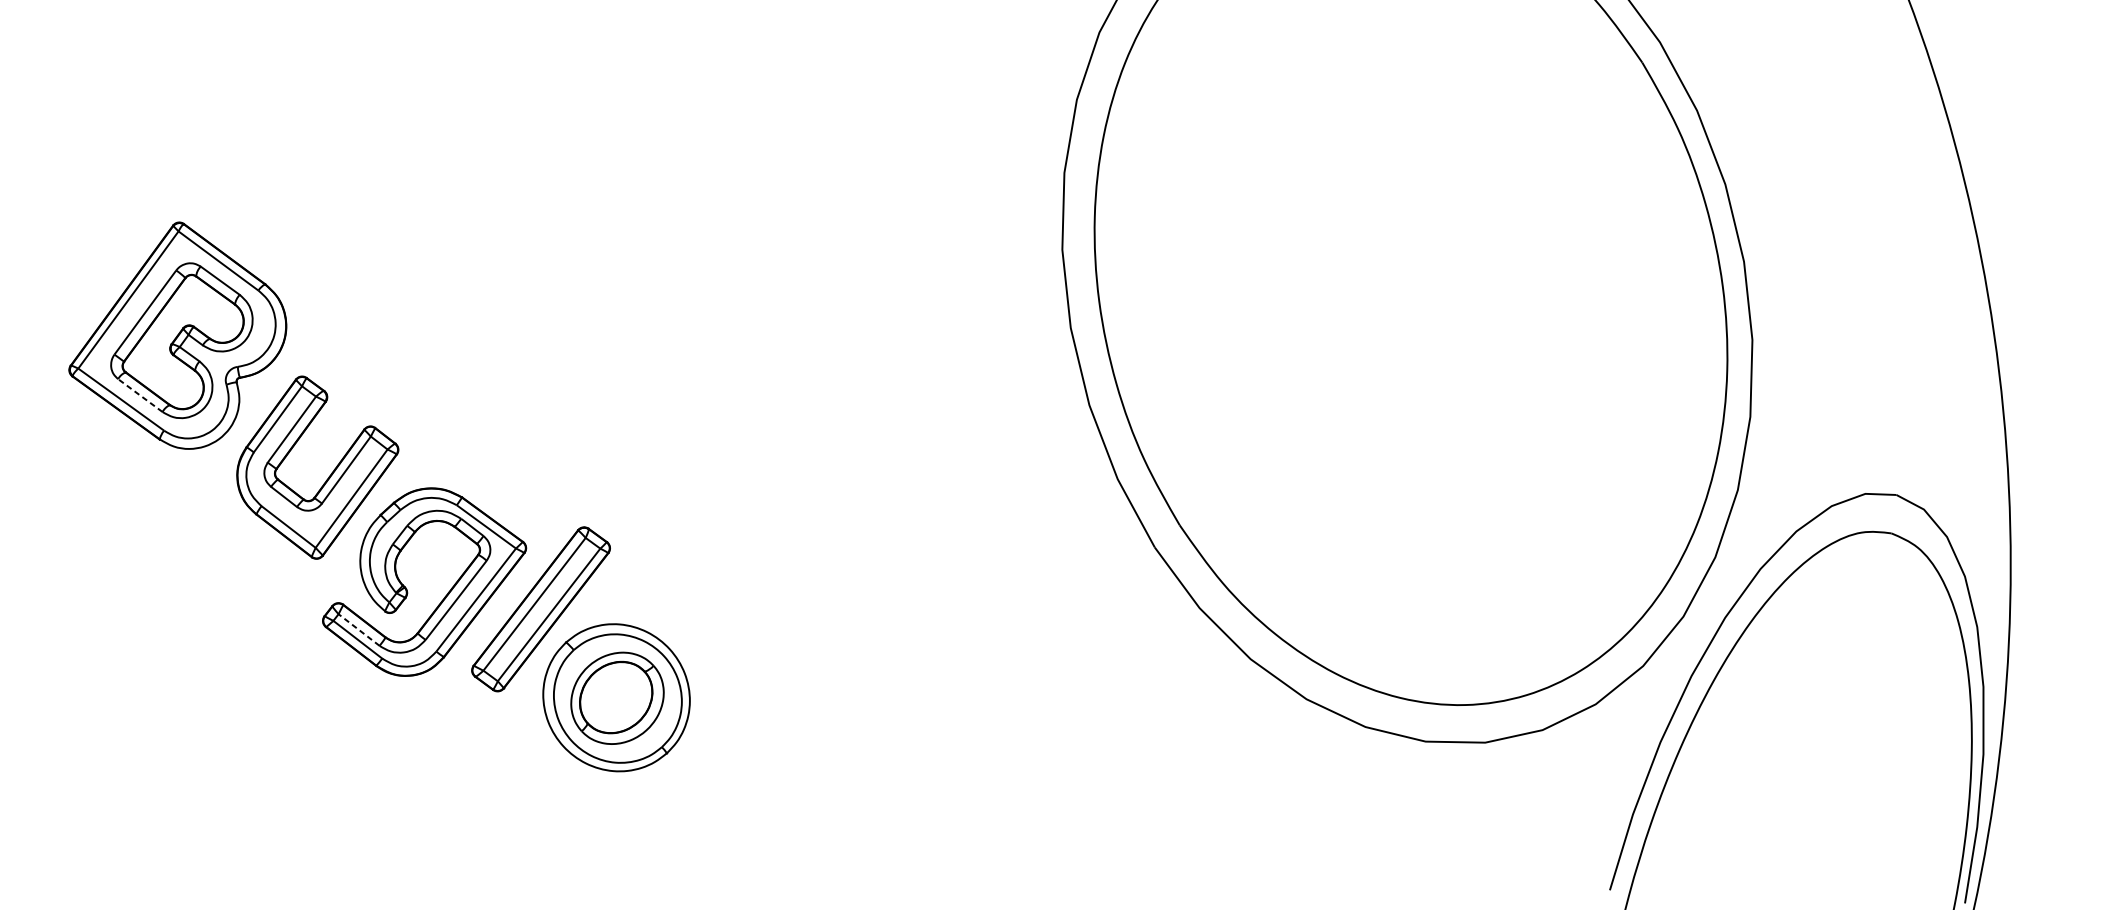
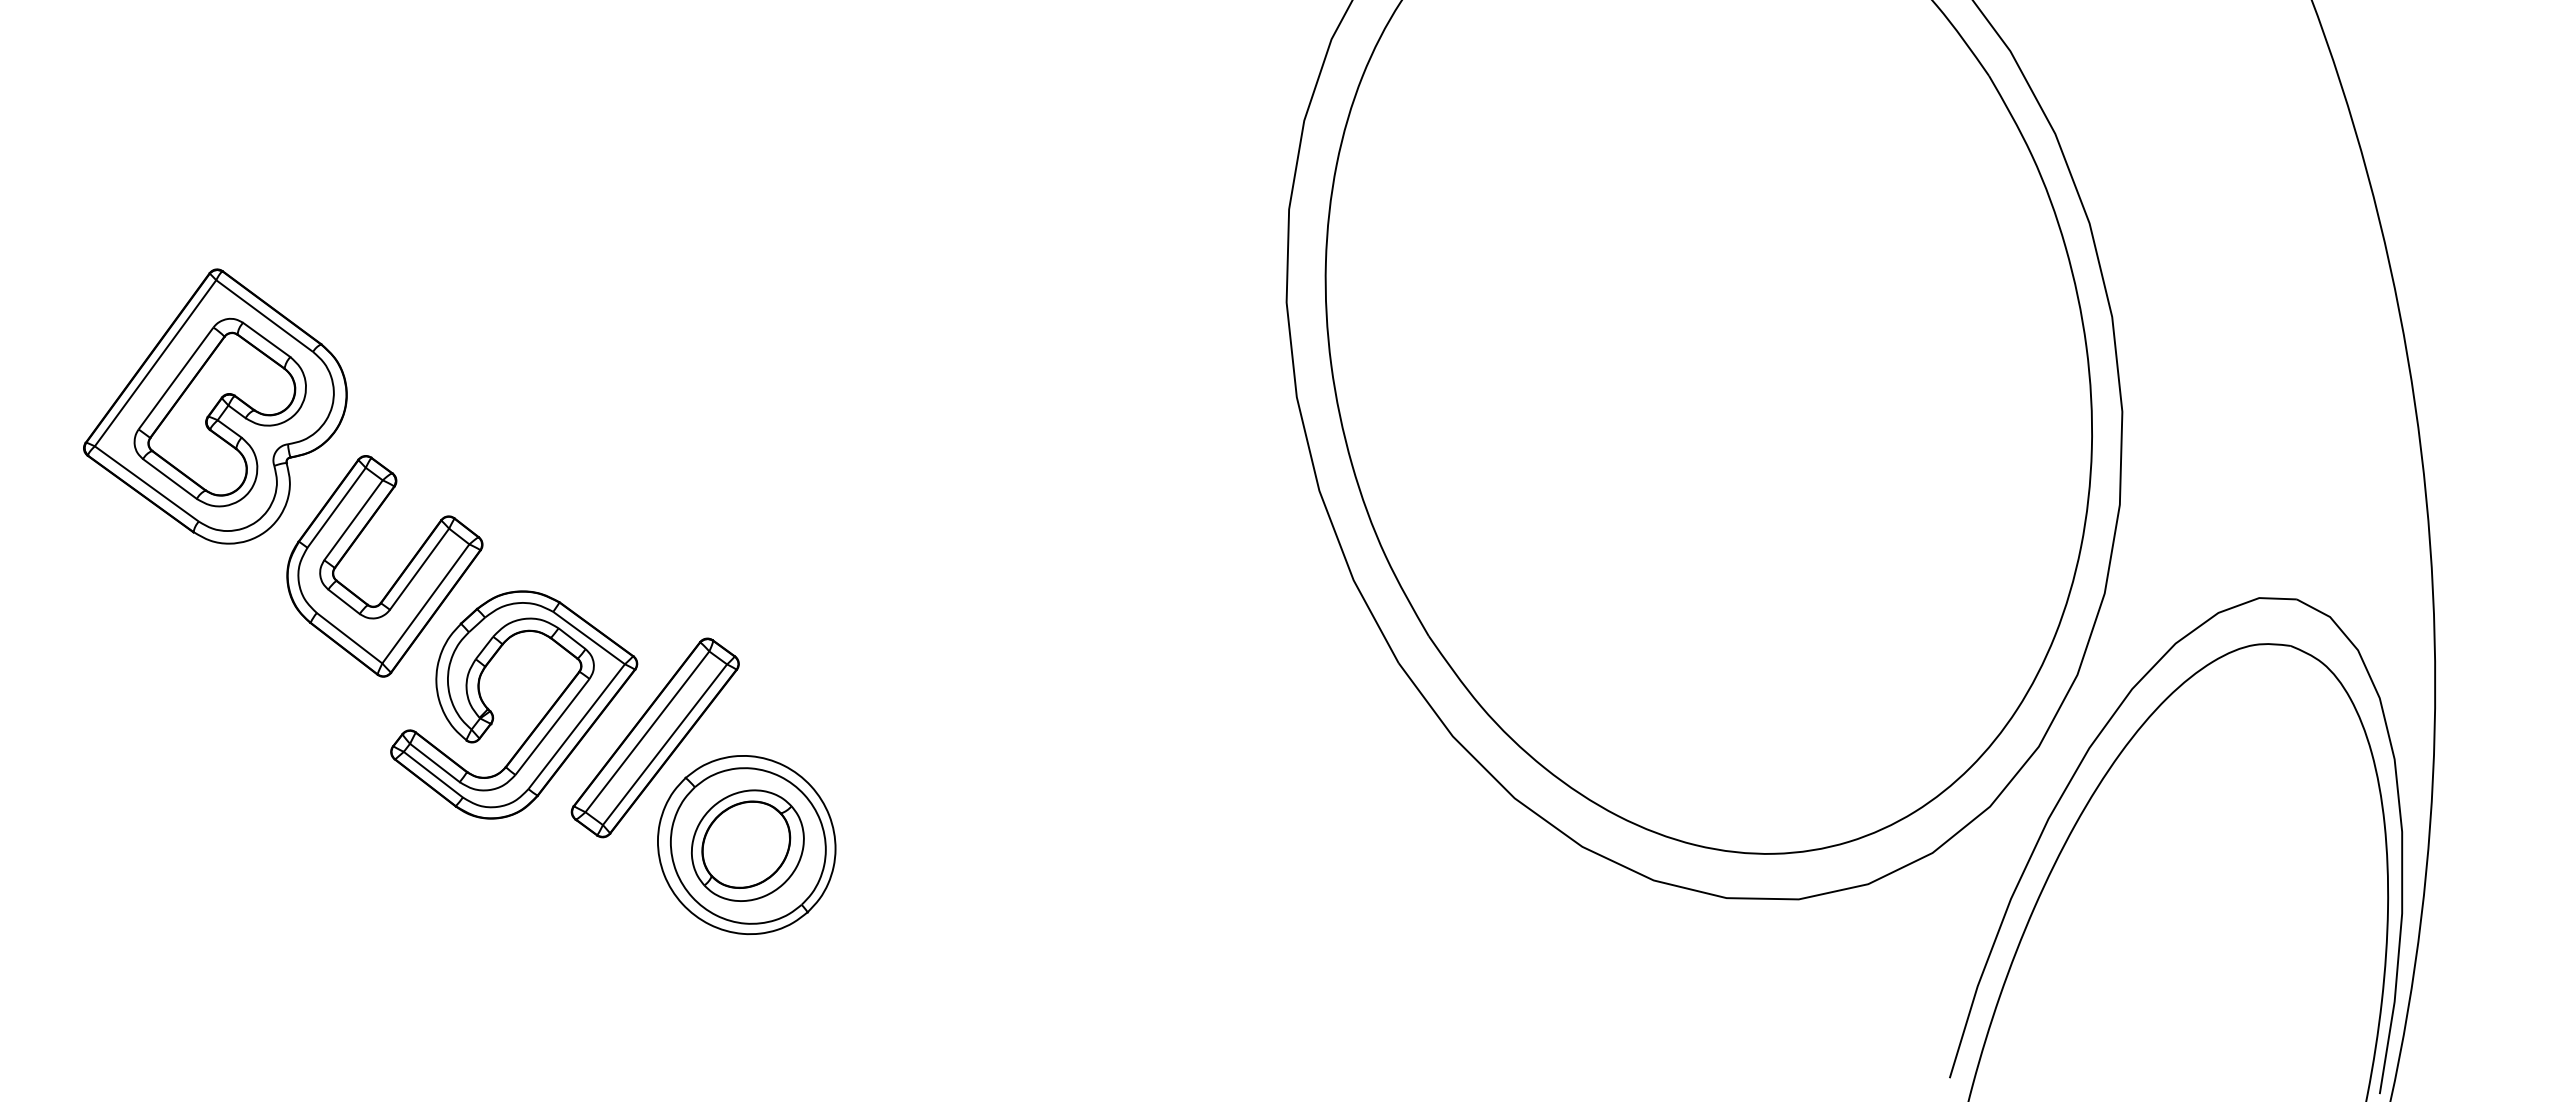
line: (139, 395) -> (169, 478), dashed -> solid
line: (358, 629) -> (434, 762), dashed -> solid

